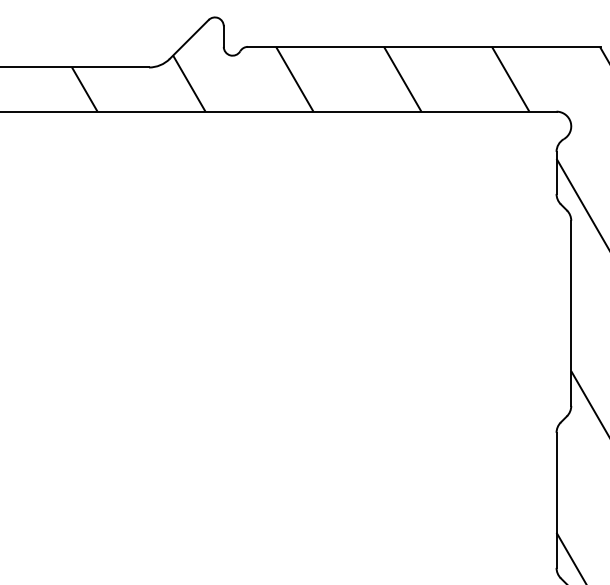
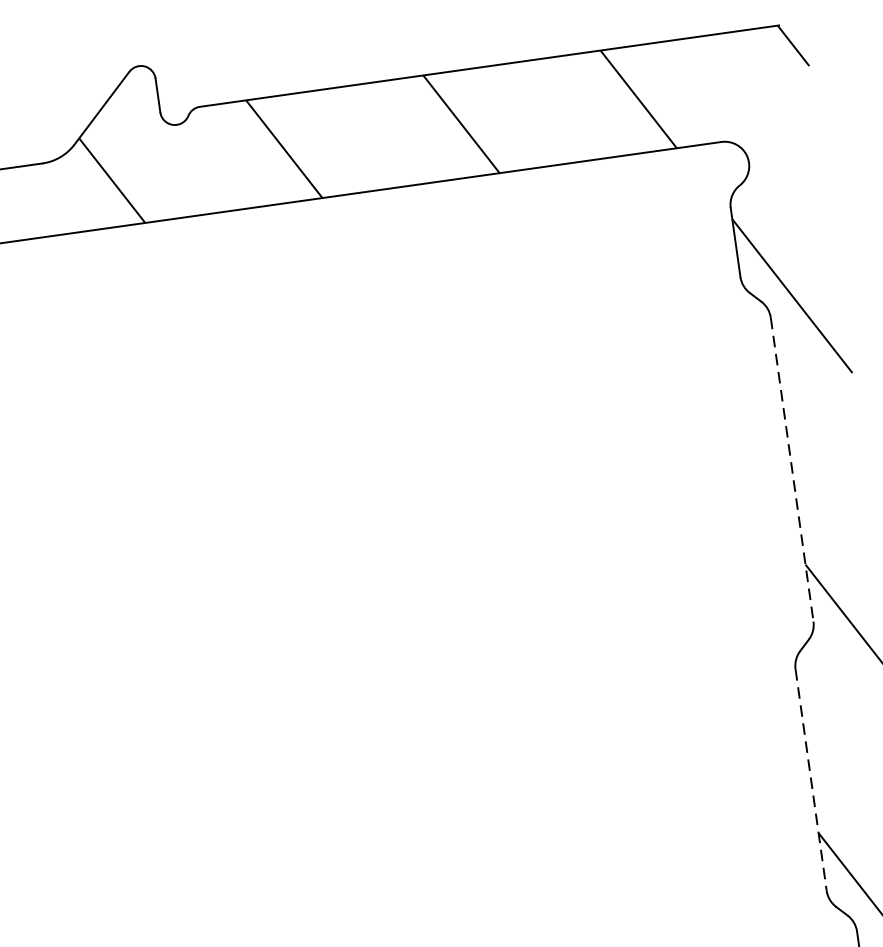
line: (571, 313) -> (792, 469), solid -> dashed
line: (556, 500) -> (811, 780), solid -> dashed

